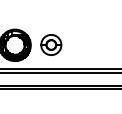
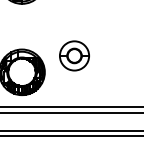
part: (51, 44) -> (74, 55), moved

